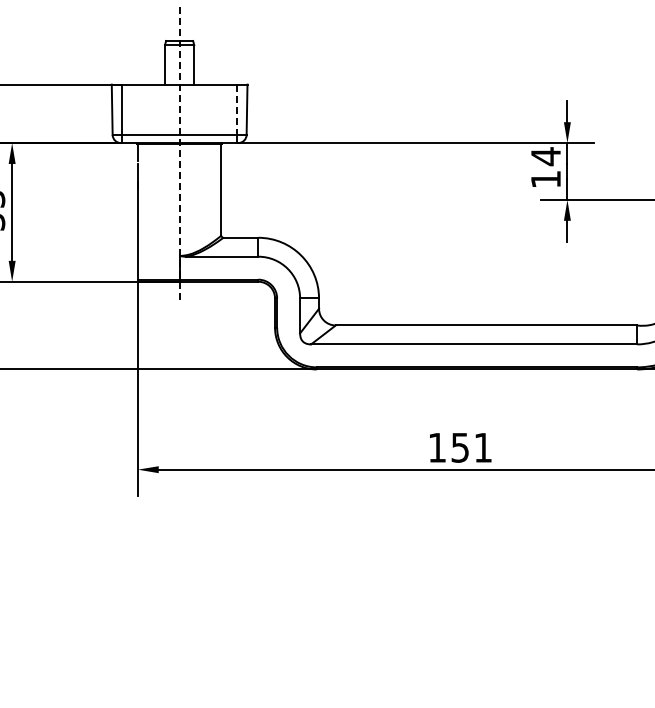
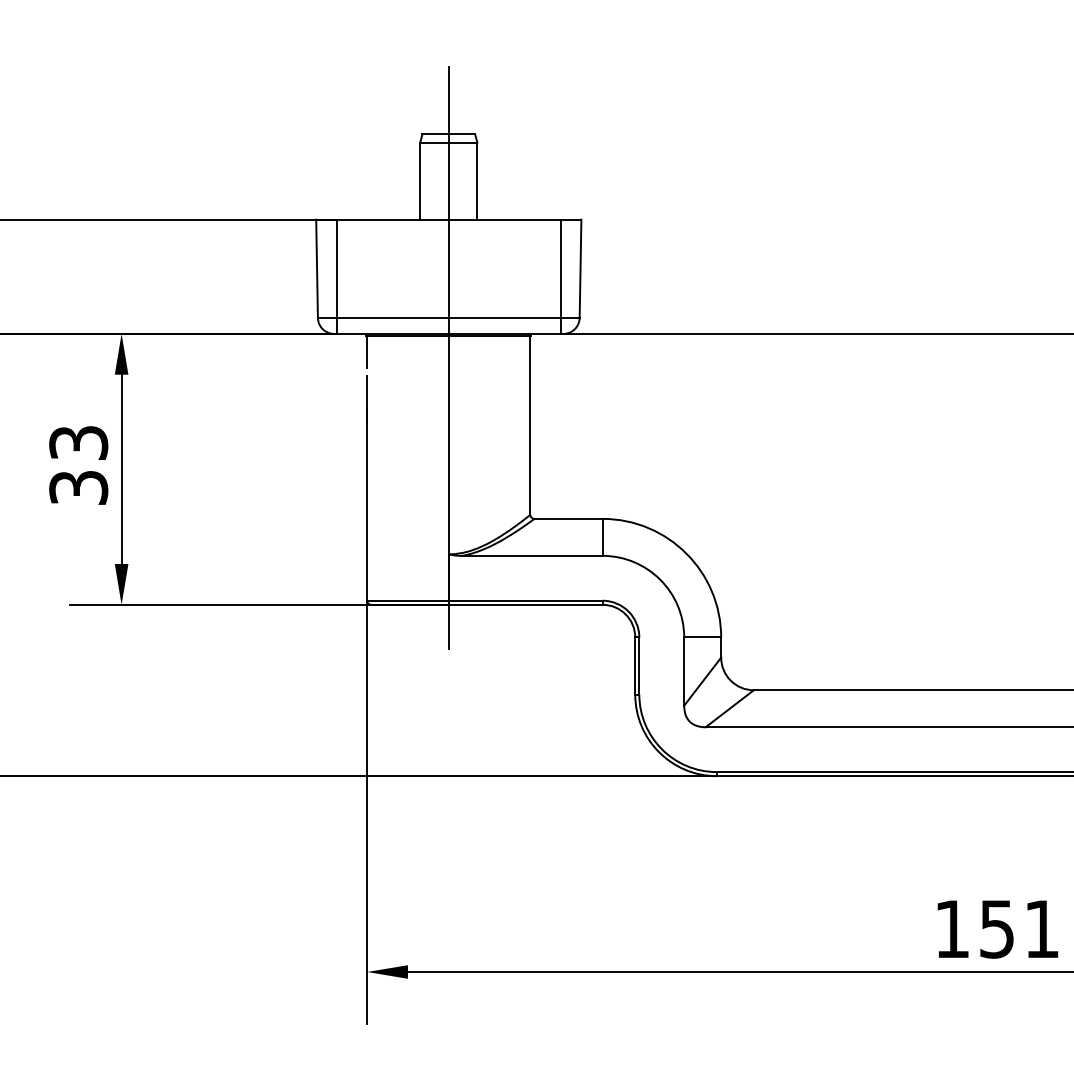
line: (237, 110) -> (561, 270), dashed -> solid
line: (179, 155) -> (448, 358), dashed -> solid

